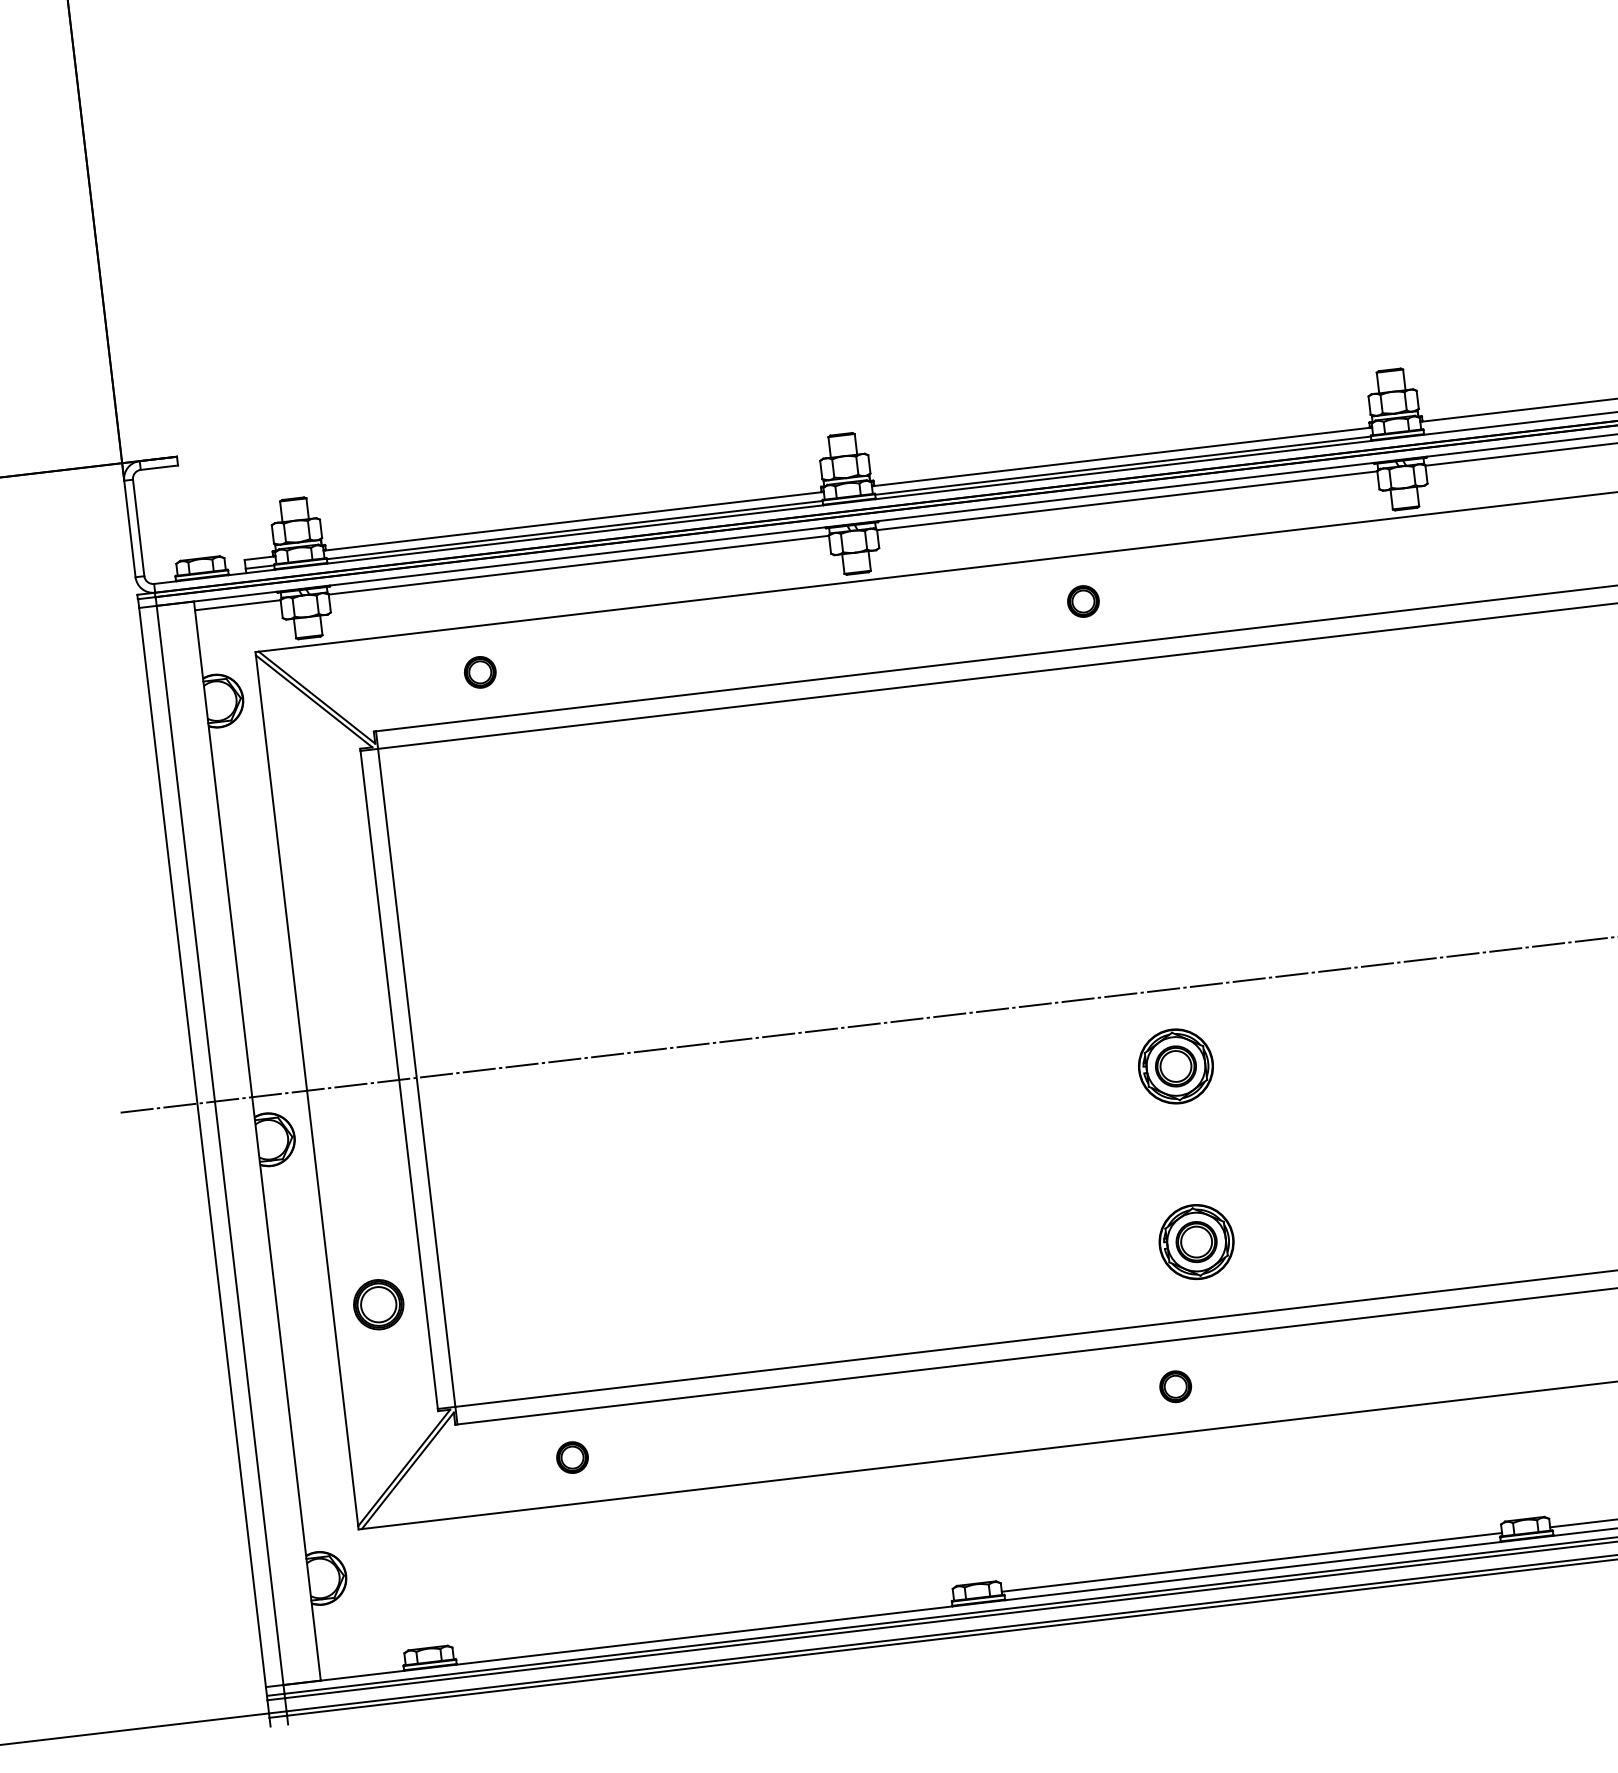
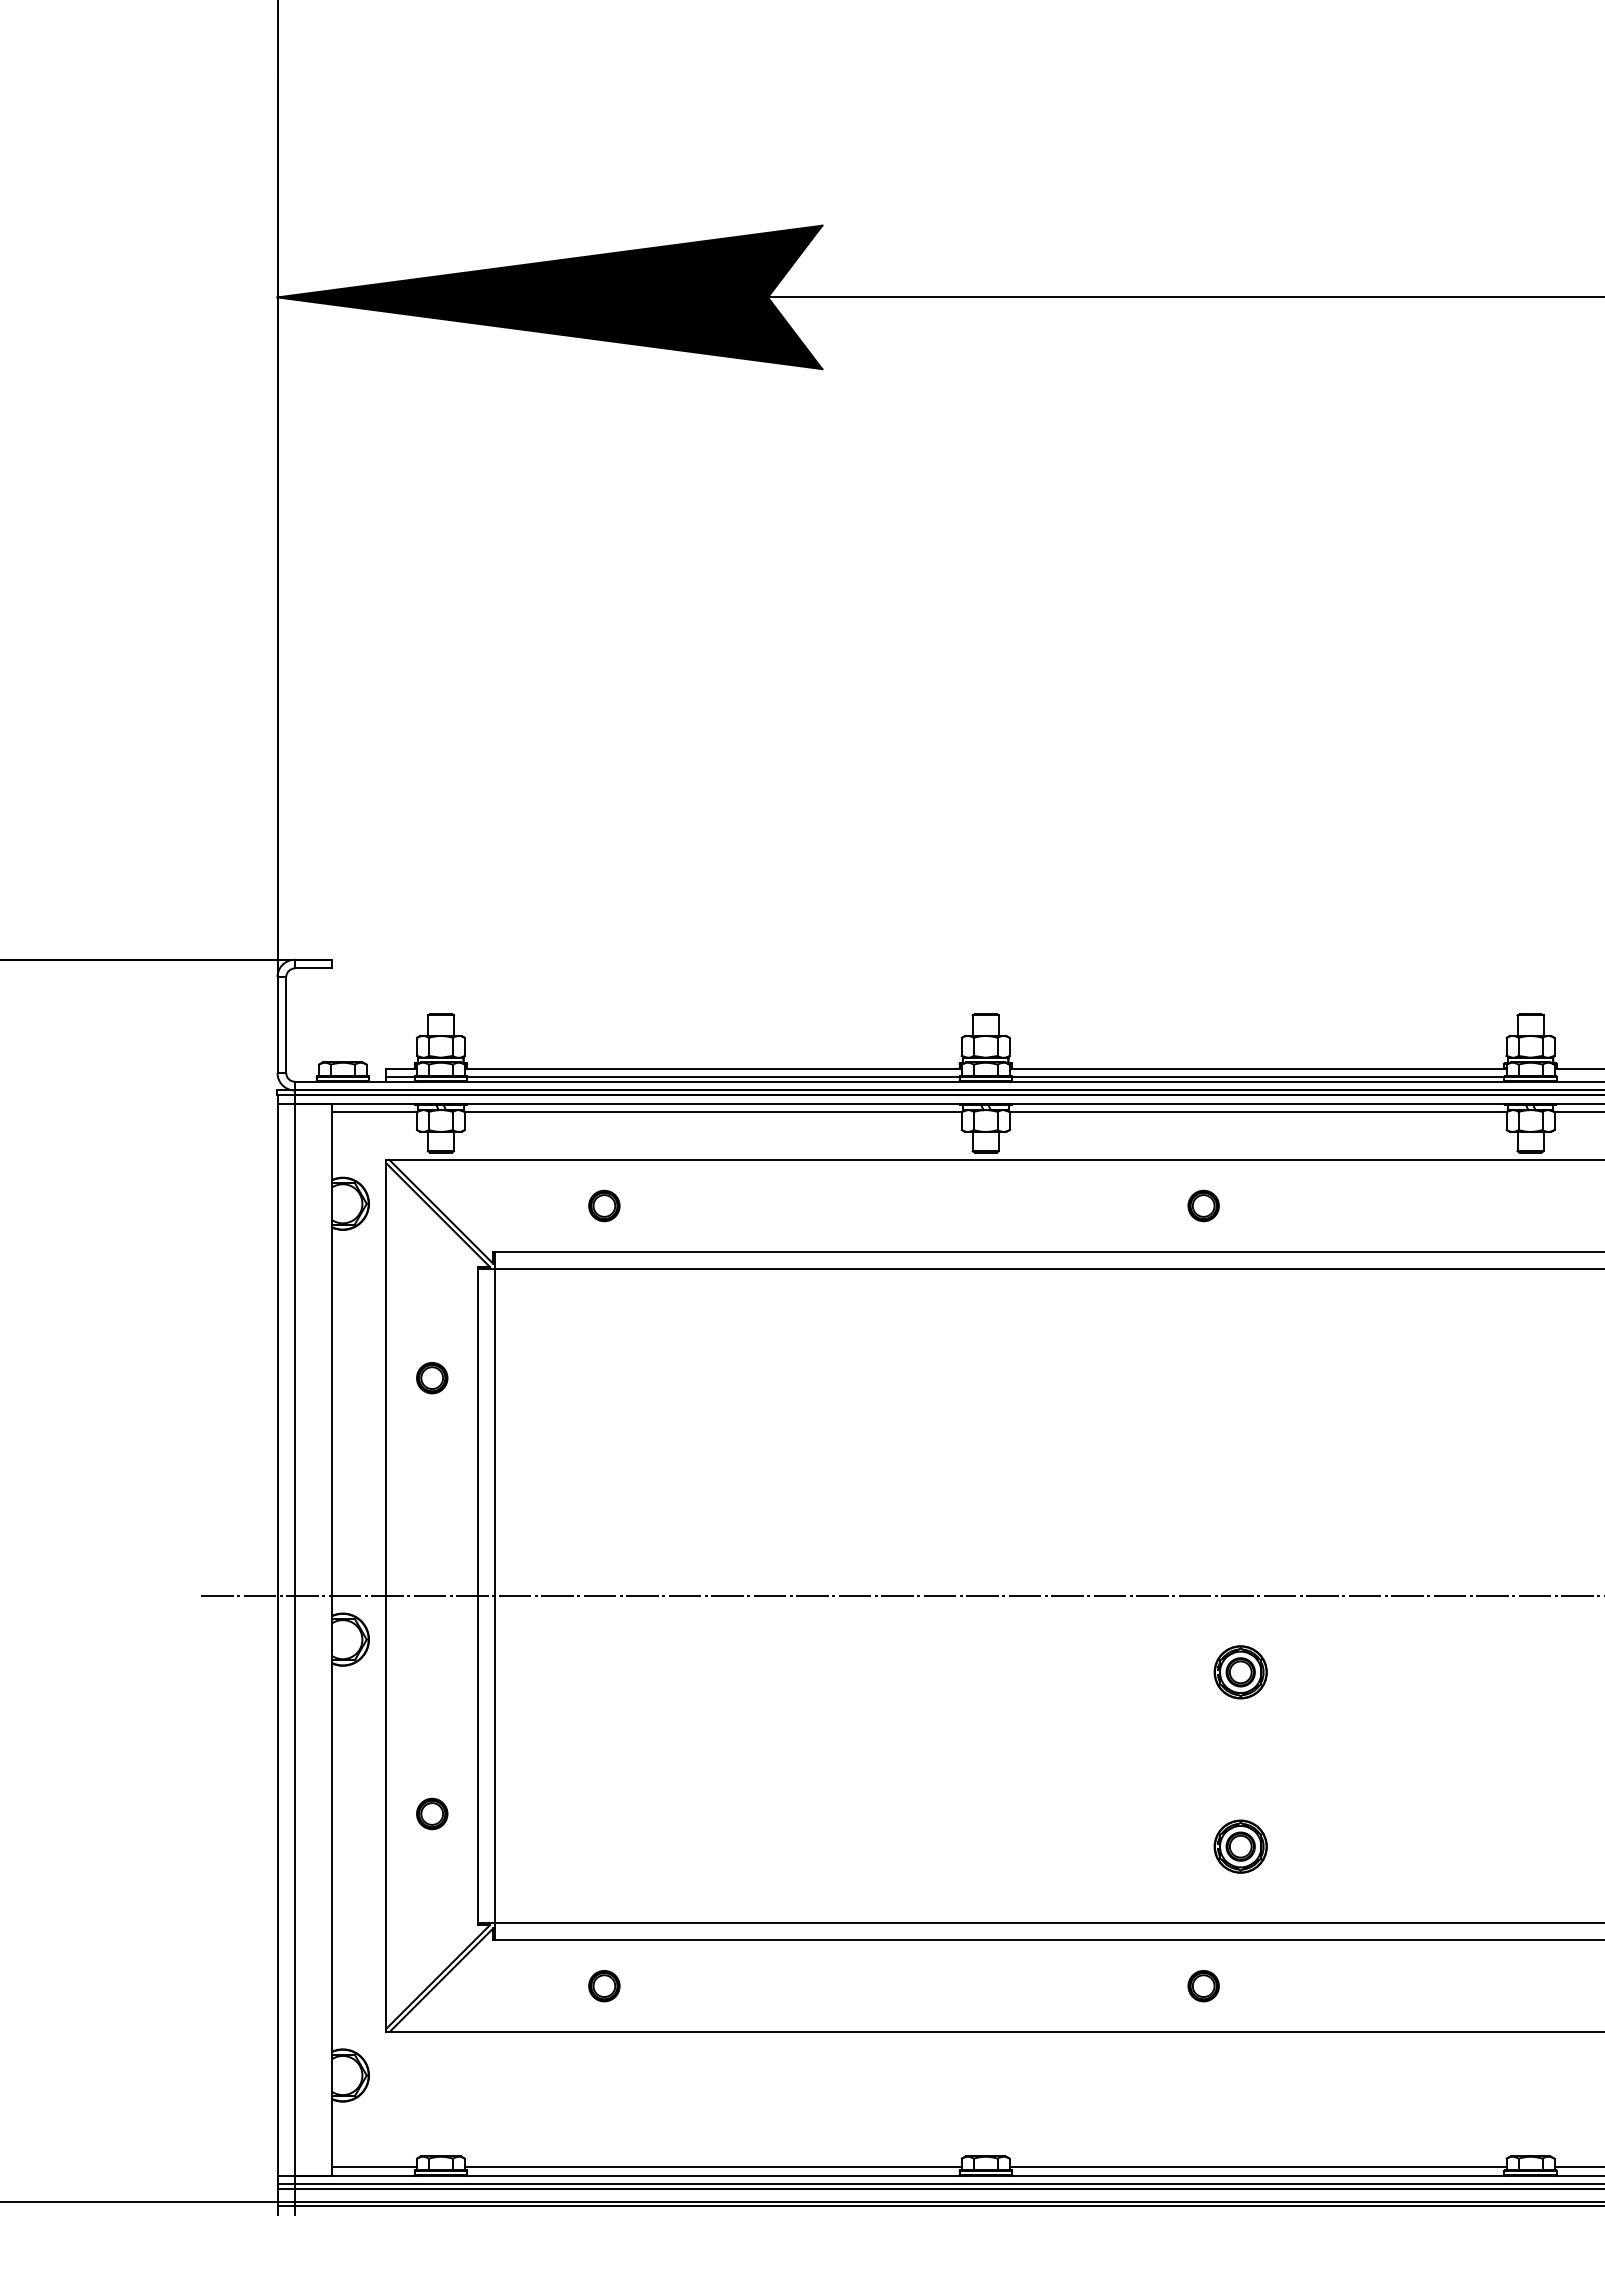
part: (327, 866) -> (432, 1378), added
part: (1175, 1066) -> (1240, 1672), size x0.71
part: (1196, 1241) -> (1240, 1846), size x0.71
part: (379, 1304) -> (432, 1813), size x0.62
line: (702, 1627) -> (712, 2167), added
line: (362, 1667) -> (374, 2167), added

